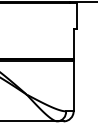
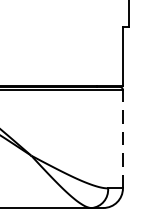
line: (73, 85) -> (122, 137), solid -> dashed

